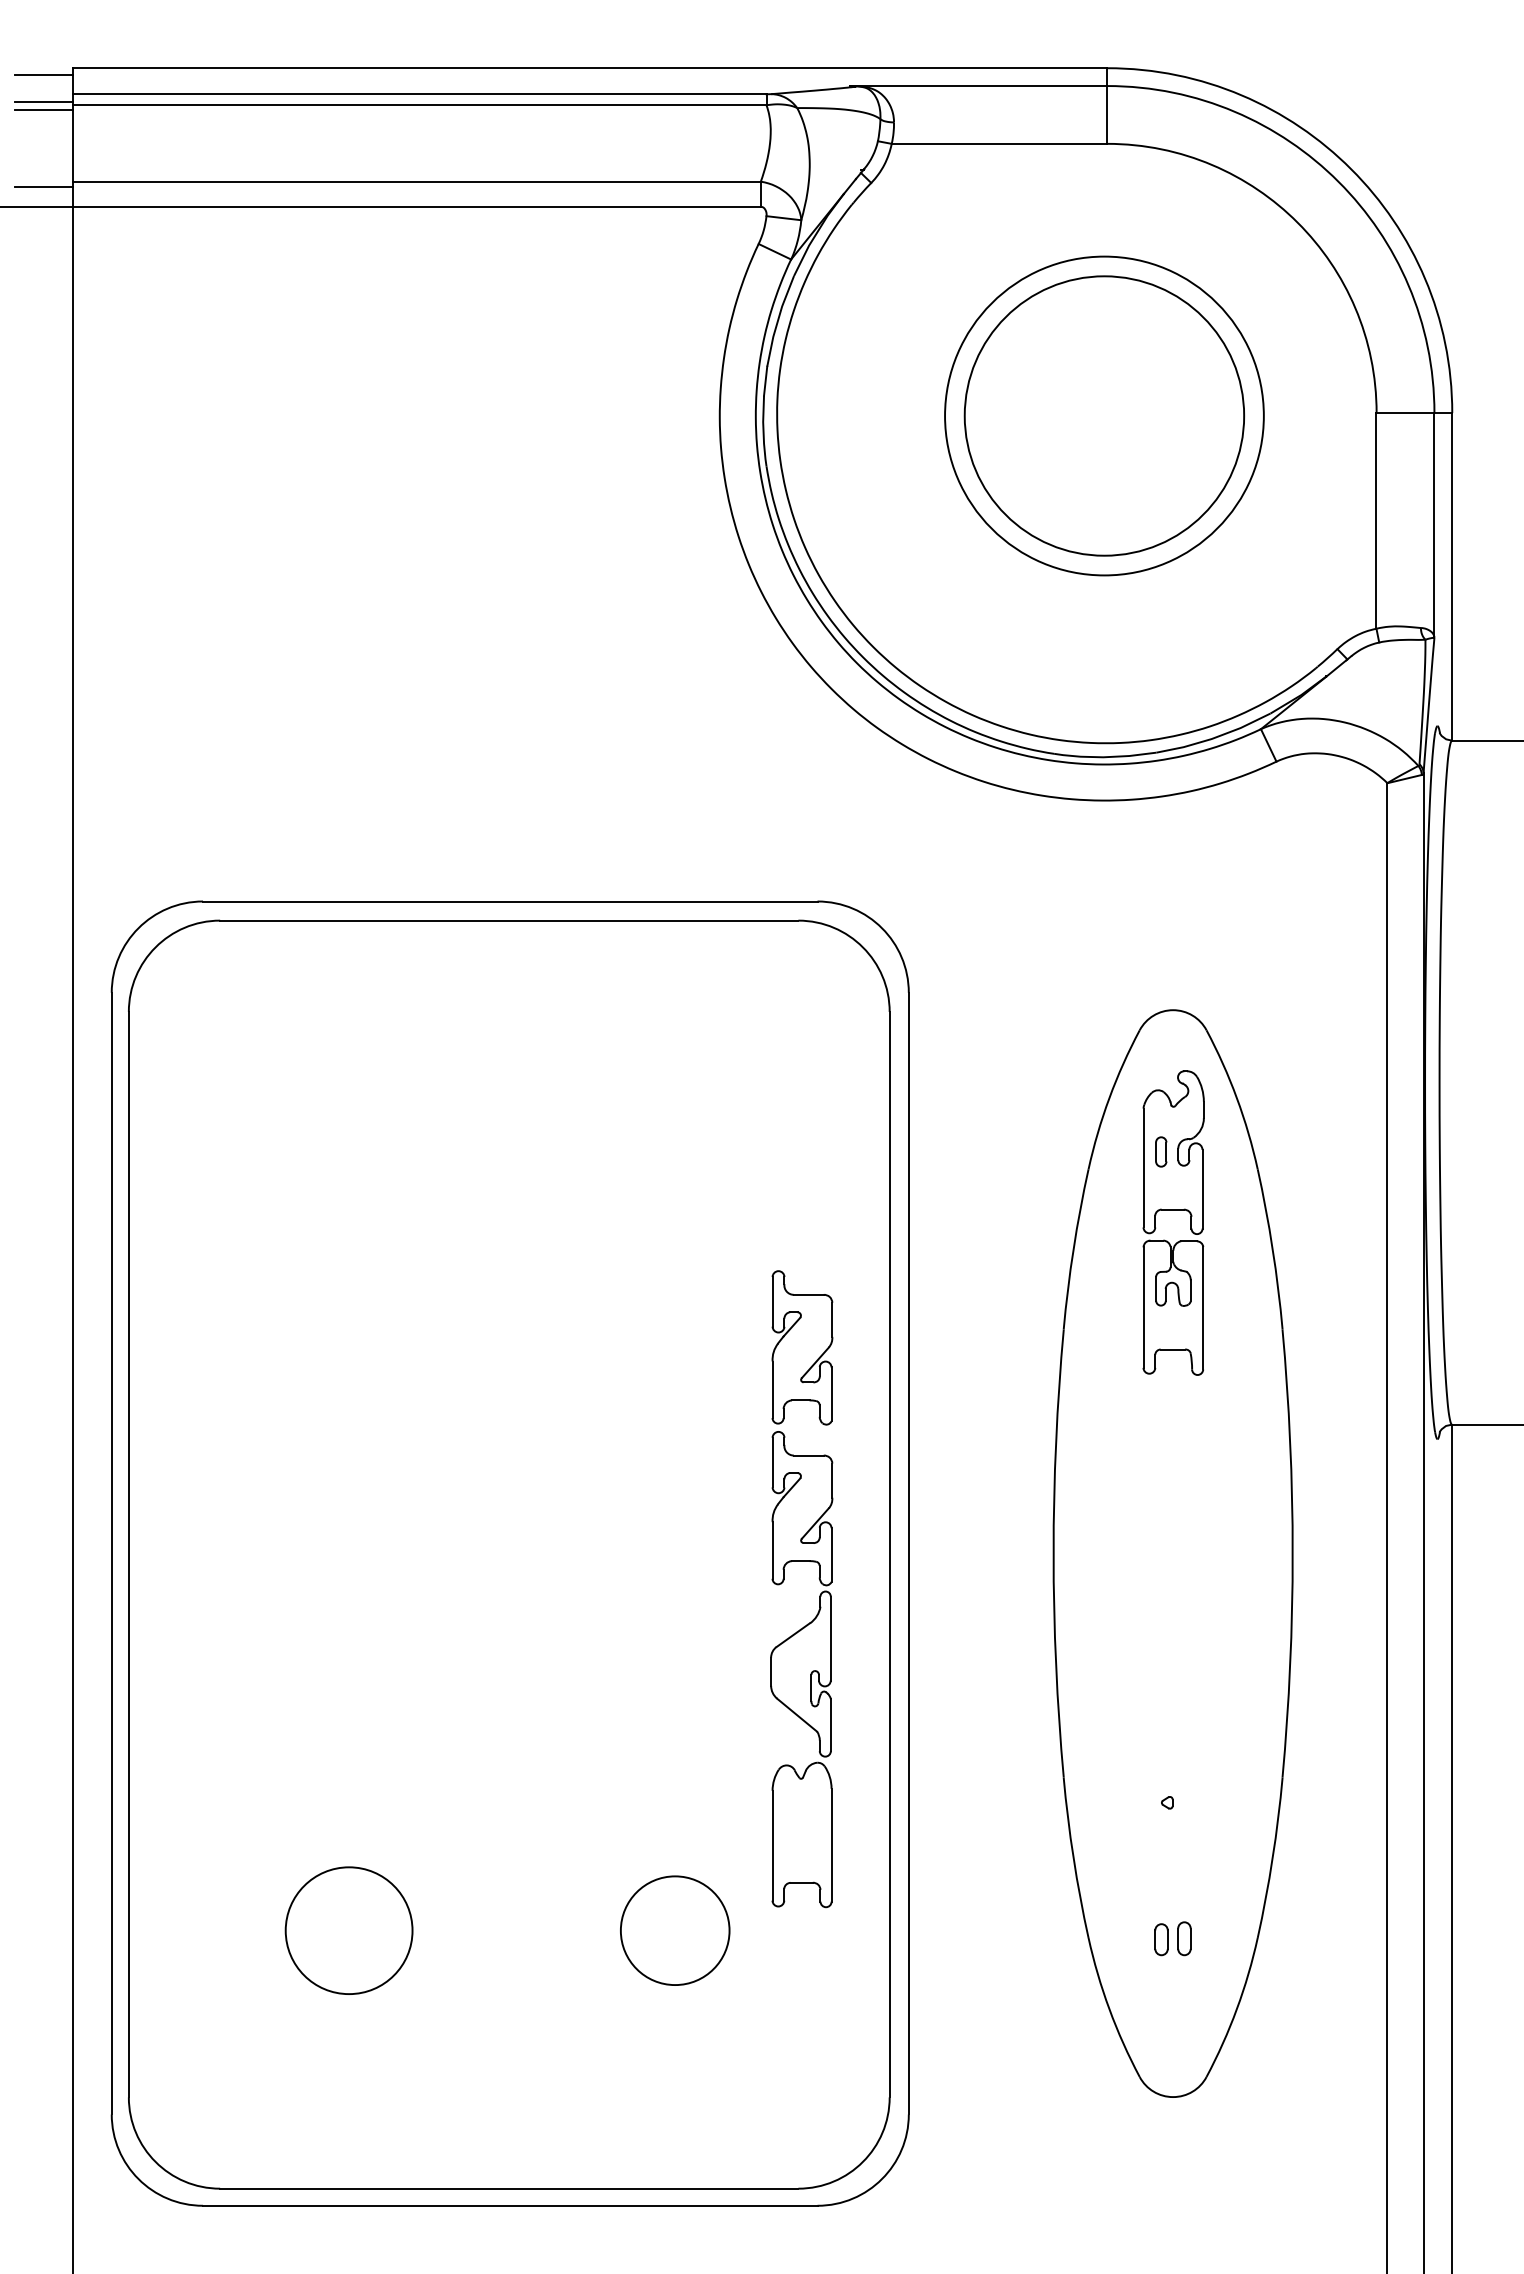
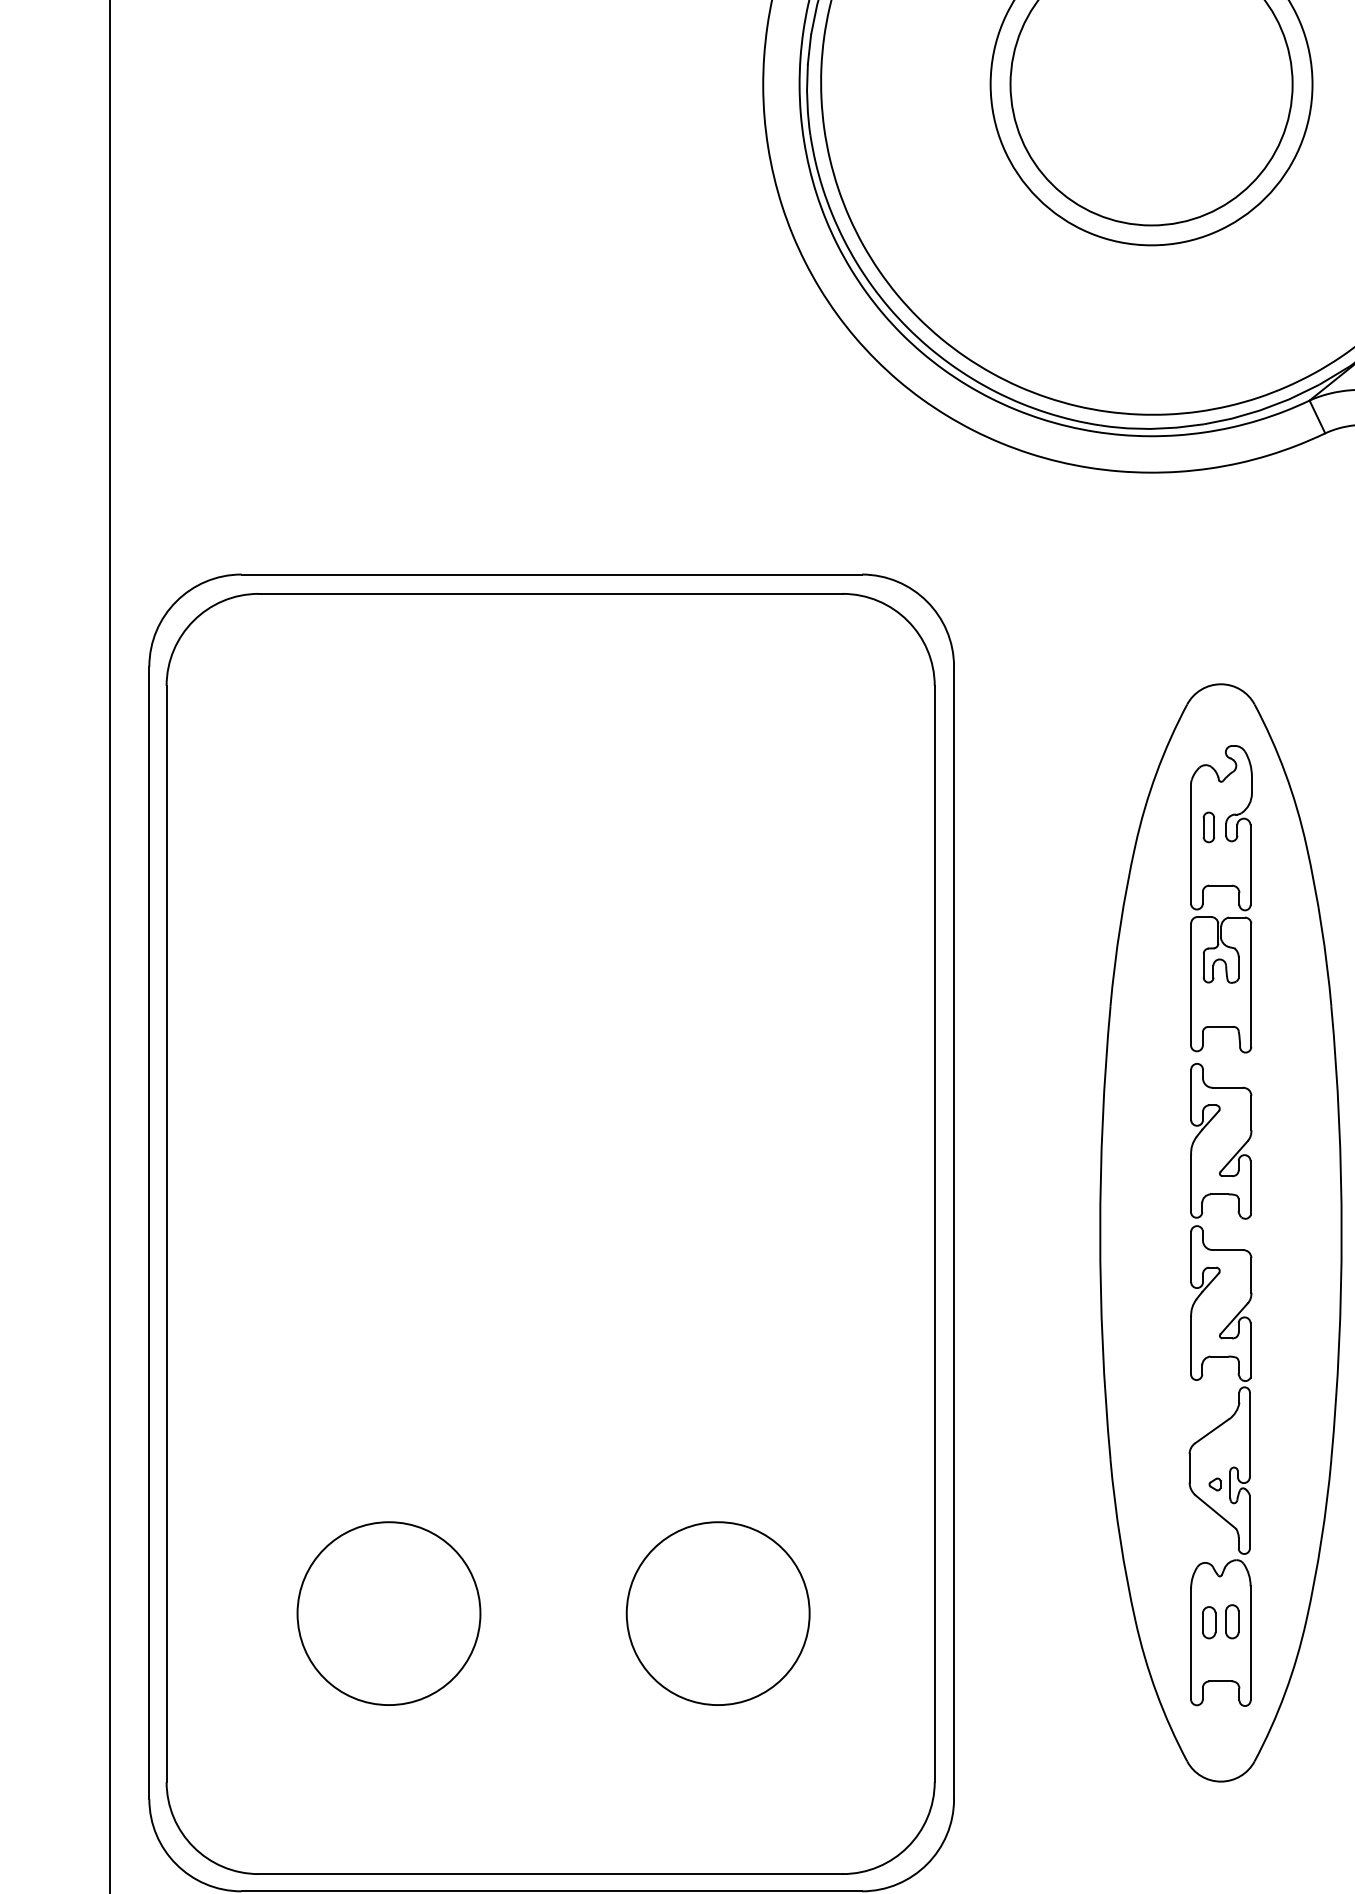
part: (819, 1595) -> (1238, 1391), moved
circle: (348, 1930) -> (388, 1613), size x1.43
circle: (674, 1930) -> (717, 1613), size x1.67

